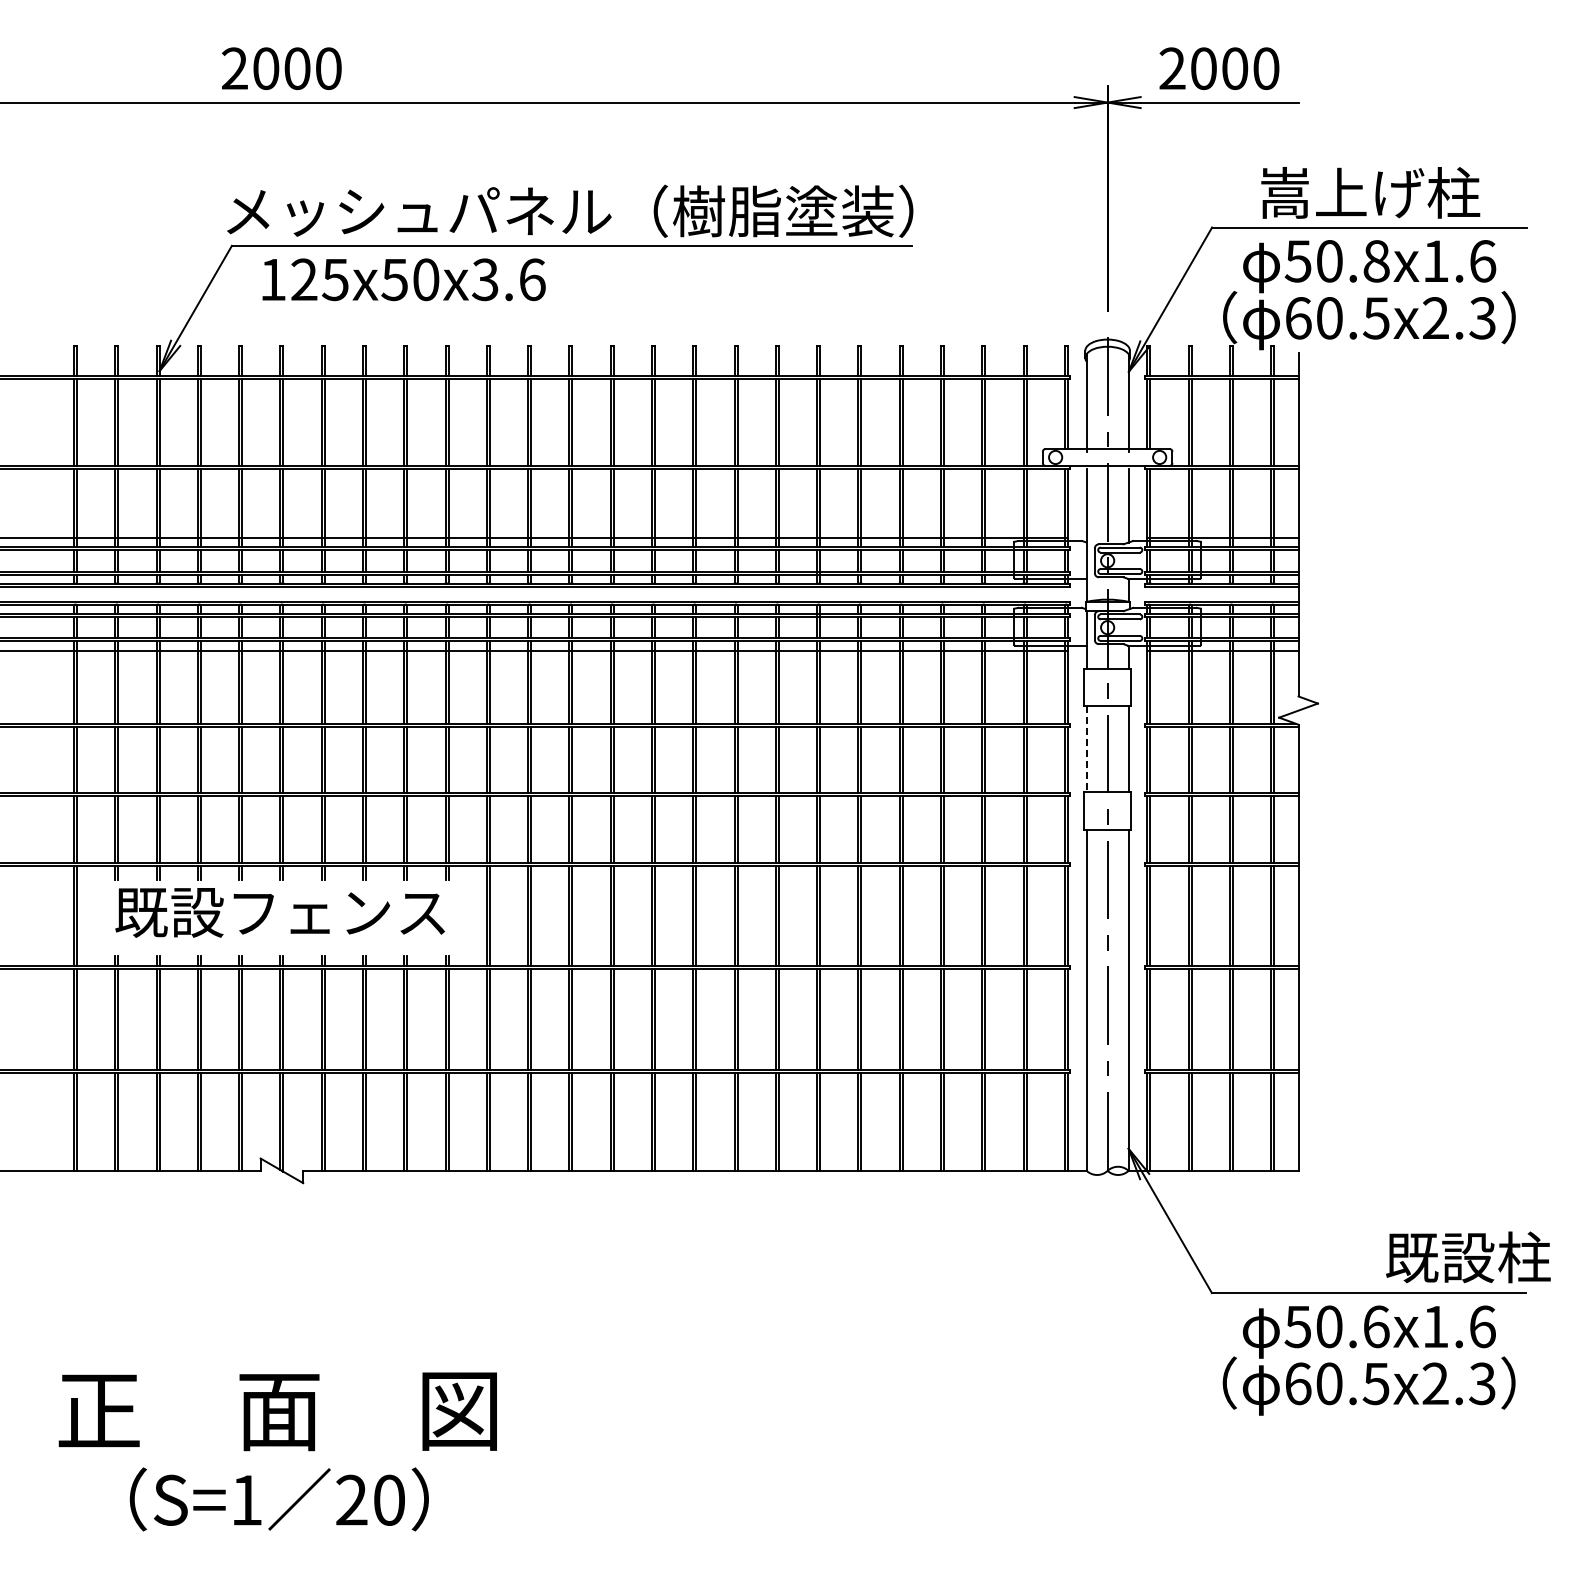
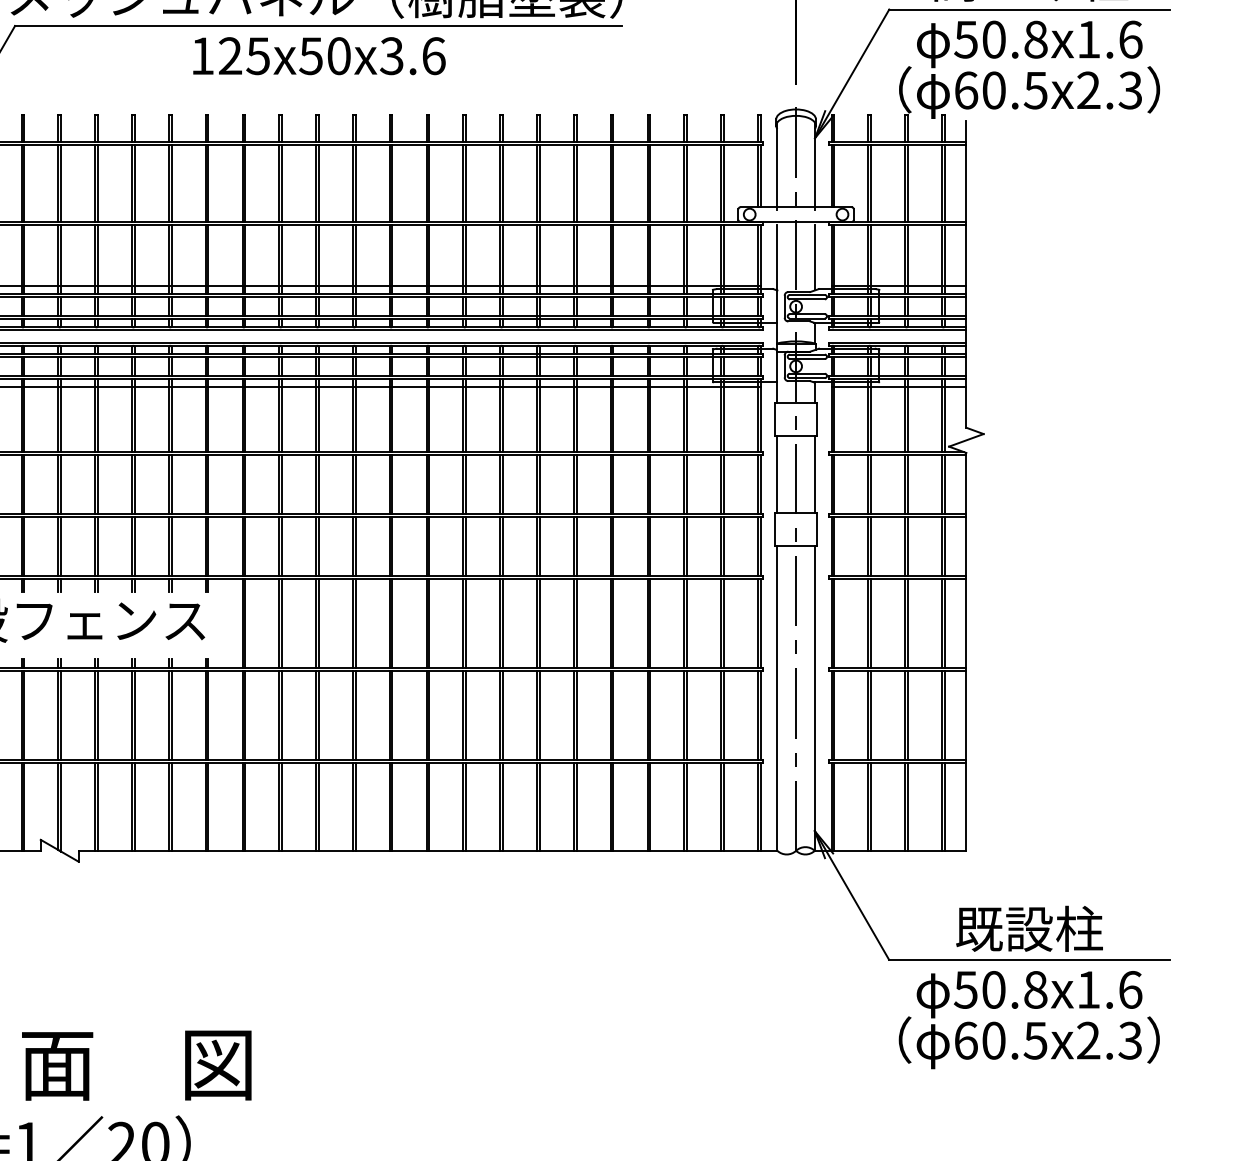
text: (403, 279) -> (318, 55), moved
line: (1086, 749) -> (777, 475), dashed -> solid
text: (1468, 1257) -> (1029, 928), moved
text: (1376, 1326) -> (1035, 989), 50.6x1.6 -> 50.8x1.6

